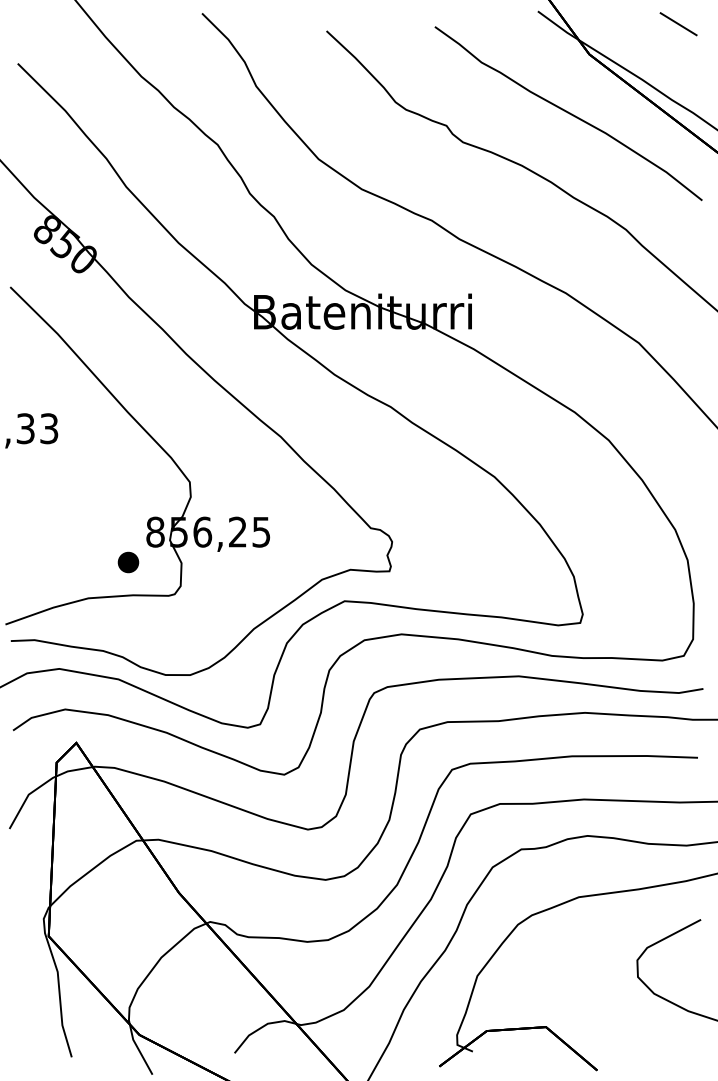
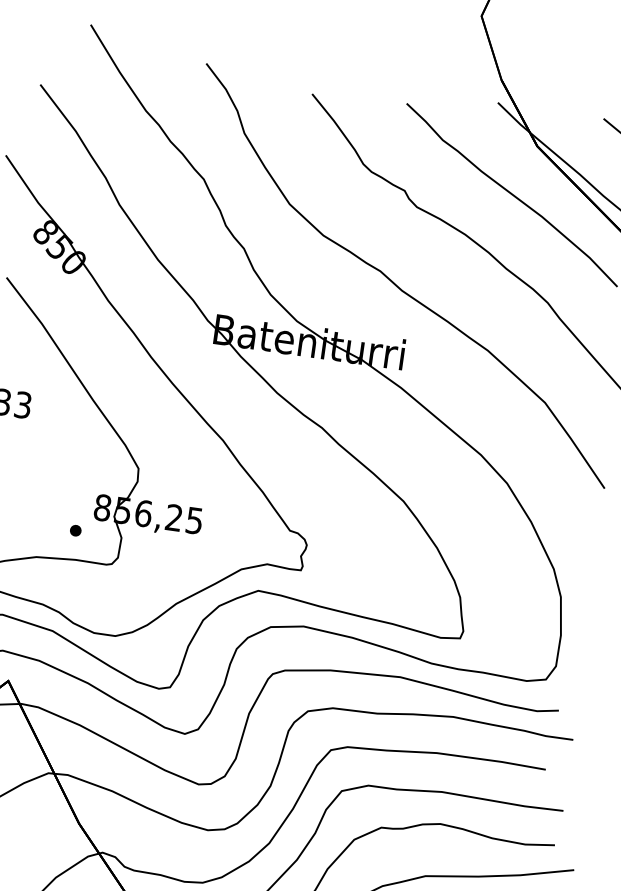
part: (128, 561) -> (75, 530), size x0.62

